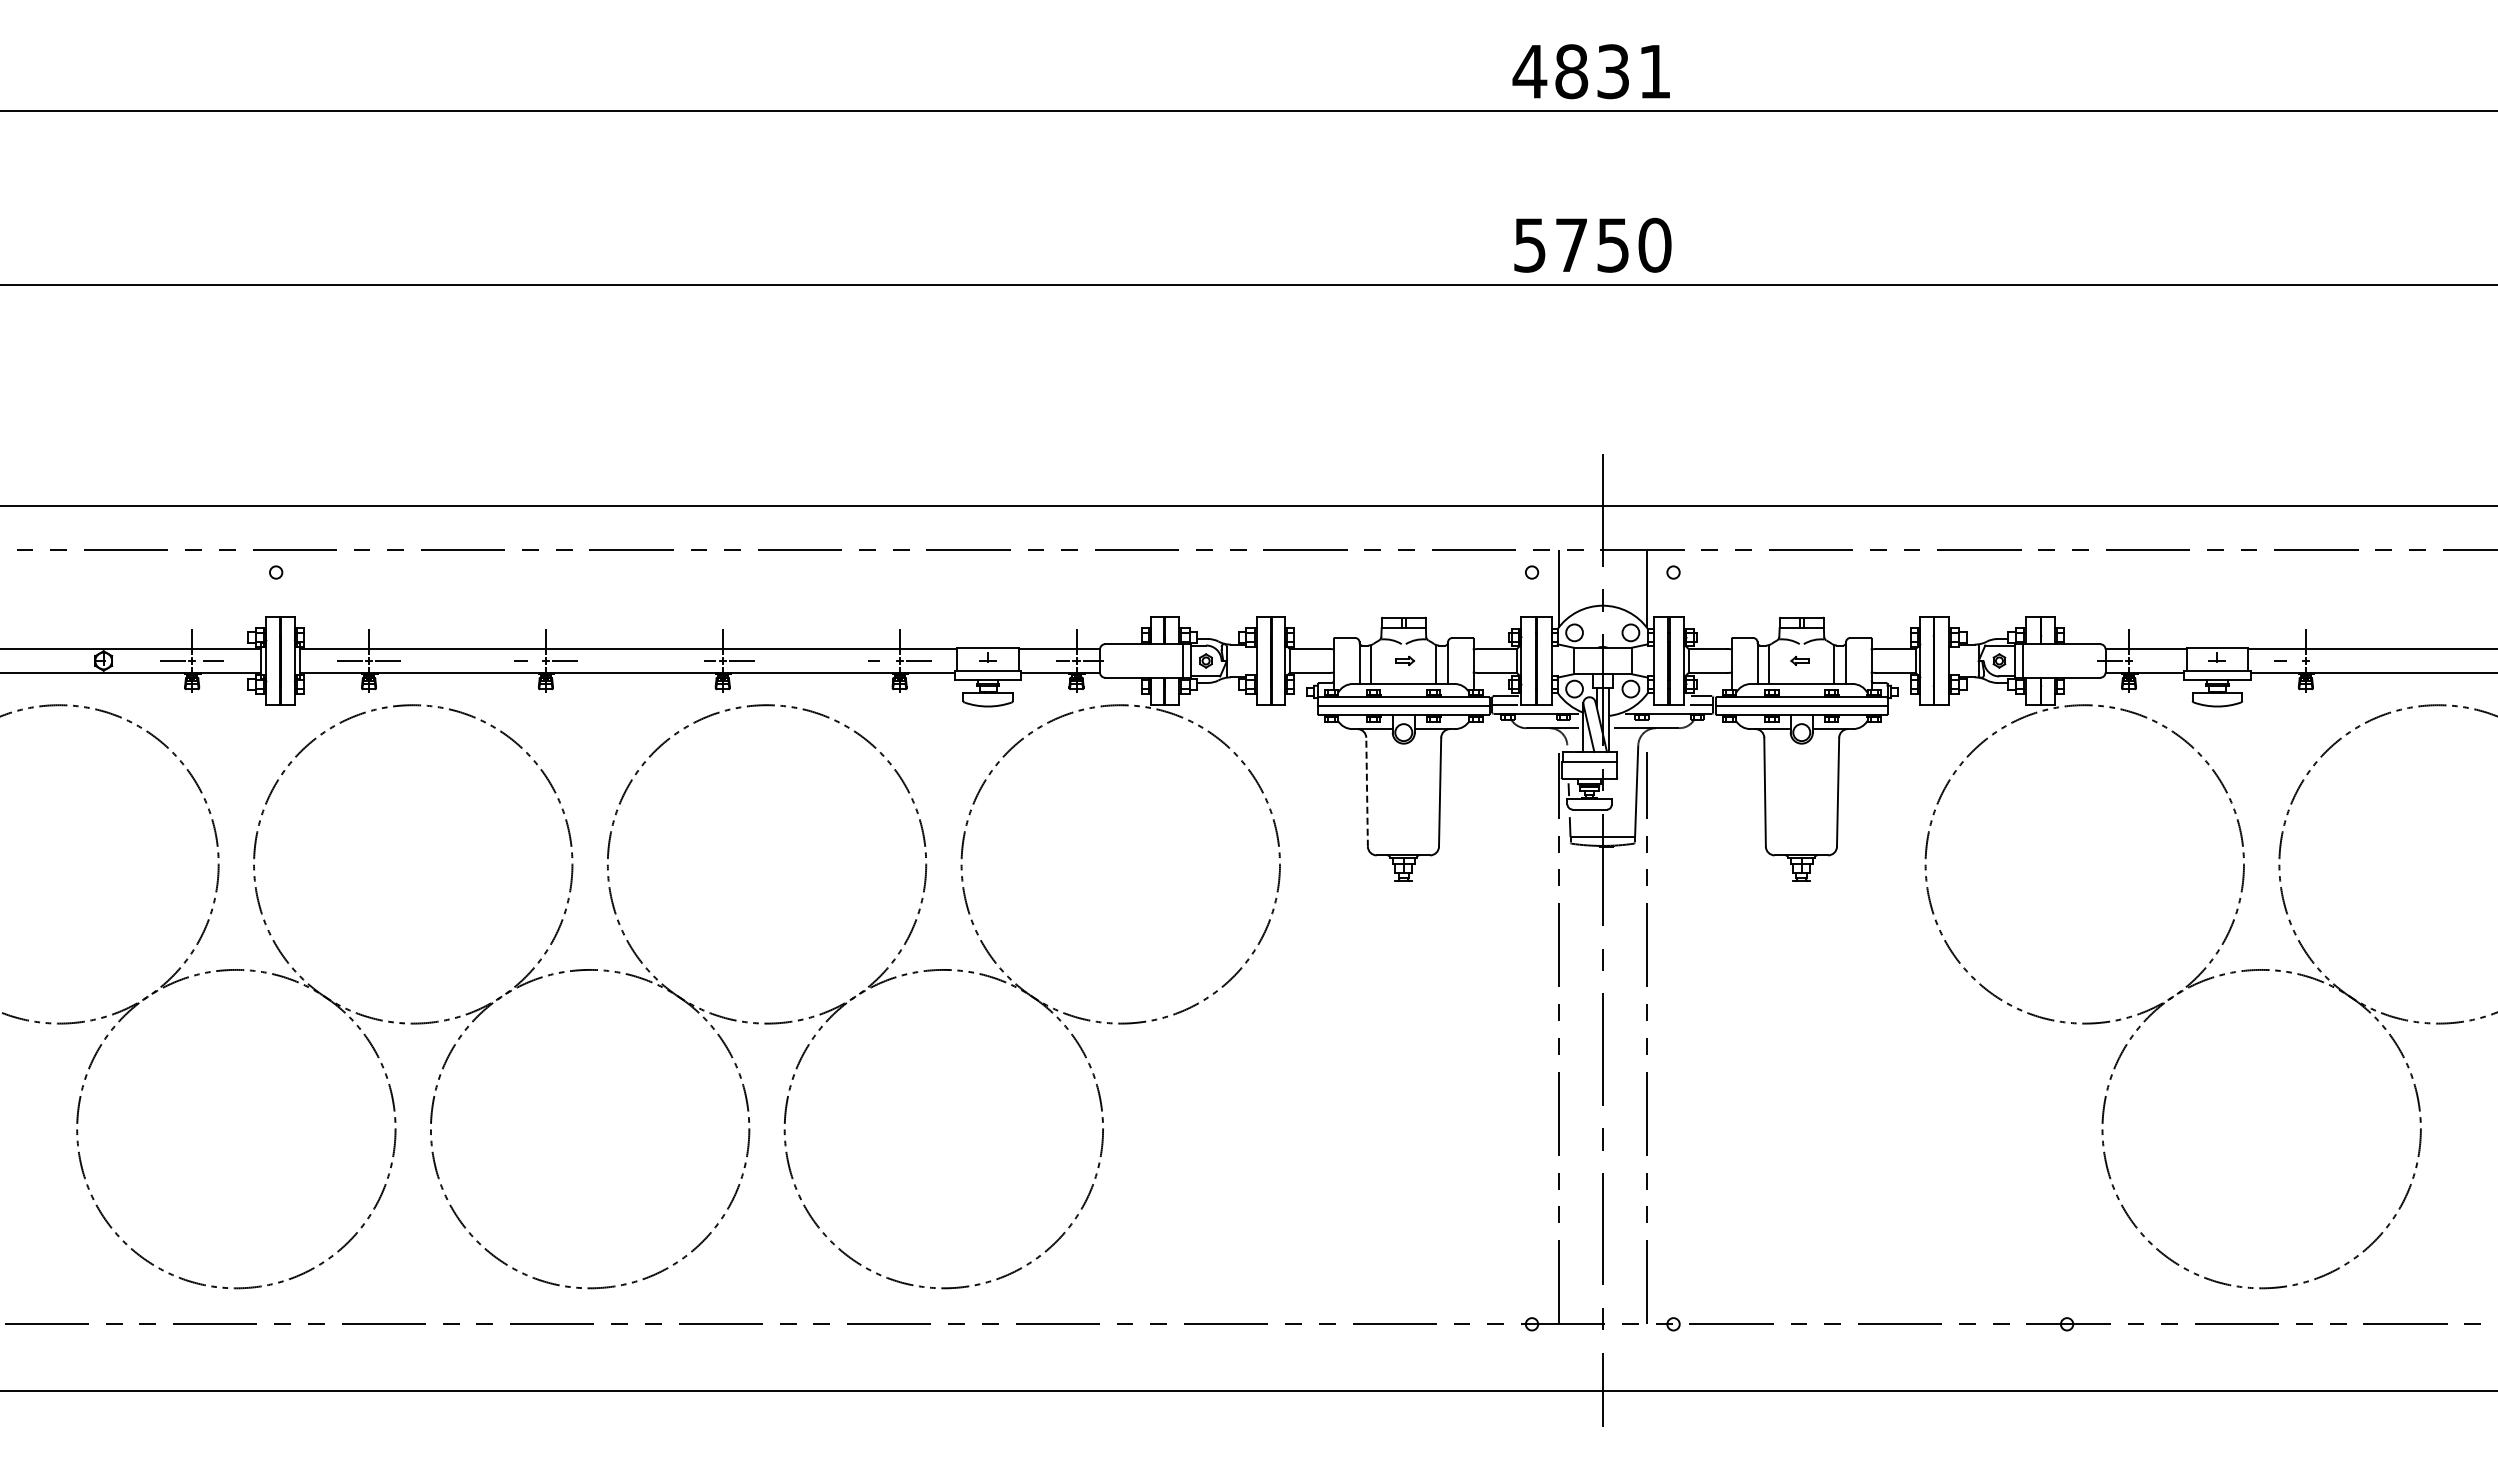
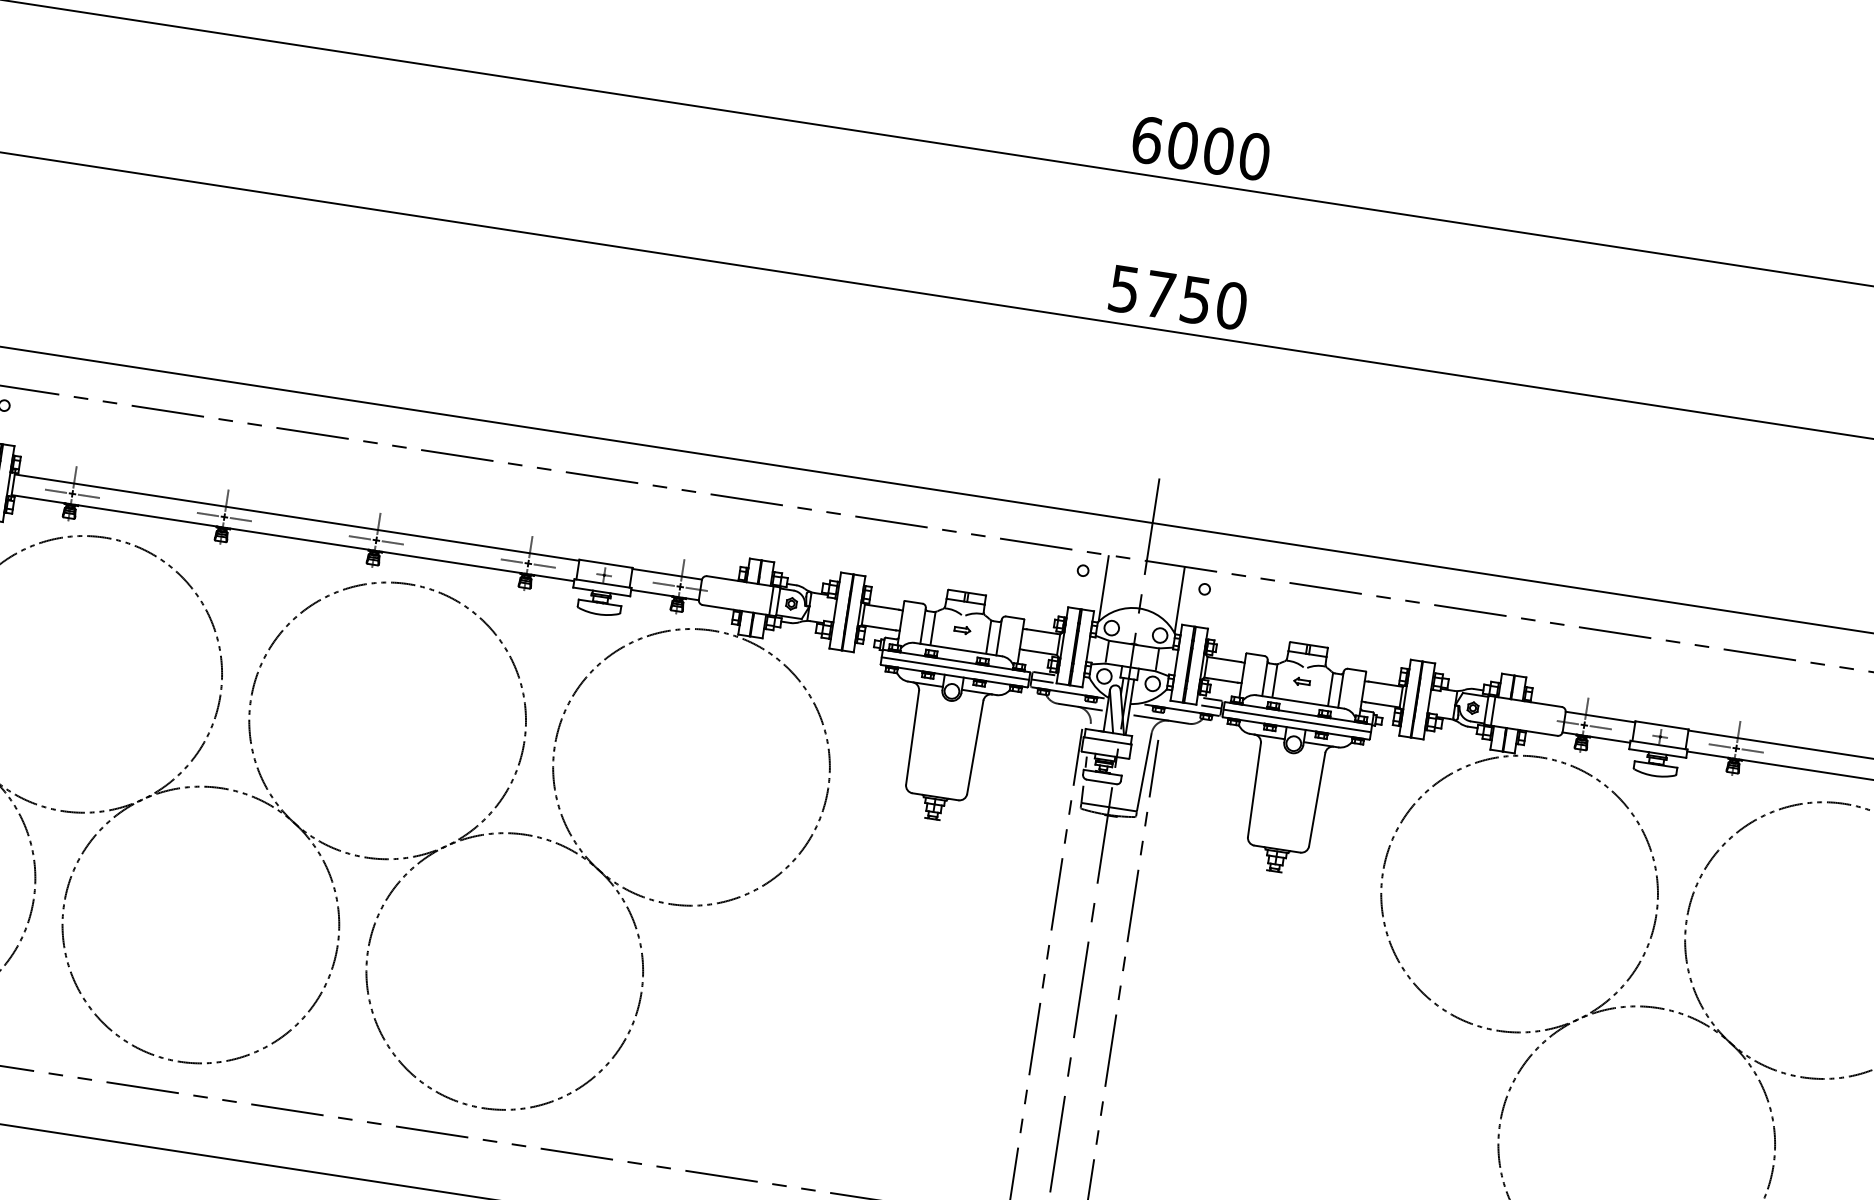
text: (1591, 71) -> (1200, 148), 4831 -> 6000
line: (2147, 660) -> (1600, 727), added
line: (2324, 660) -> (1752, 750), added
line: (1367, 791) -> (913, 737), dashed -> solid

